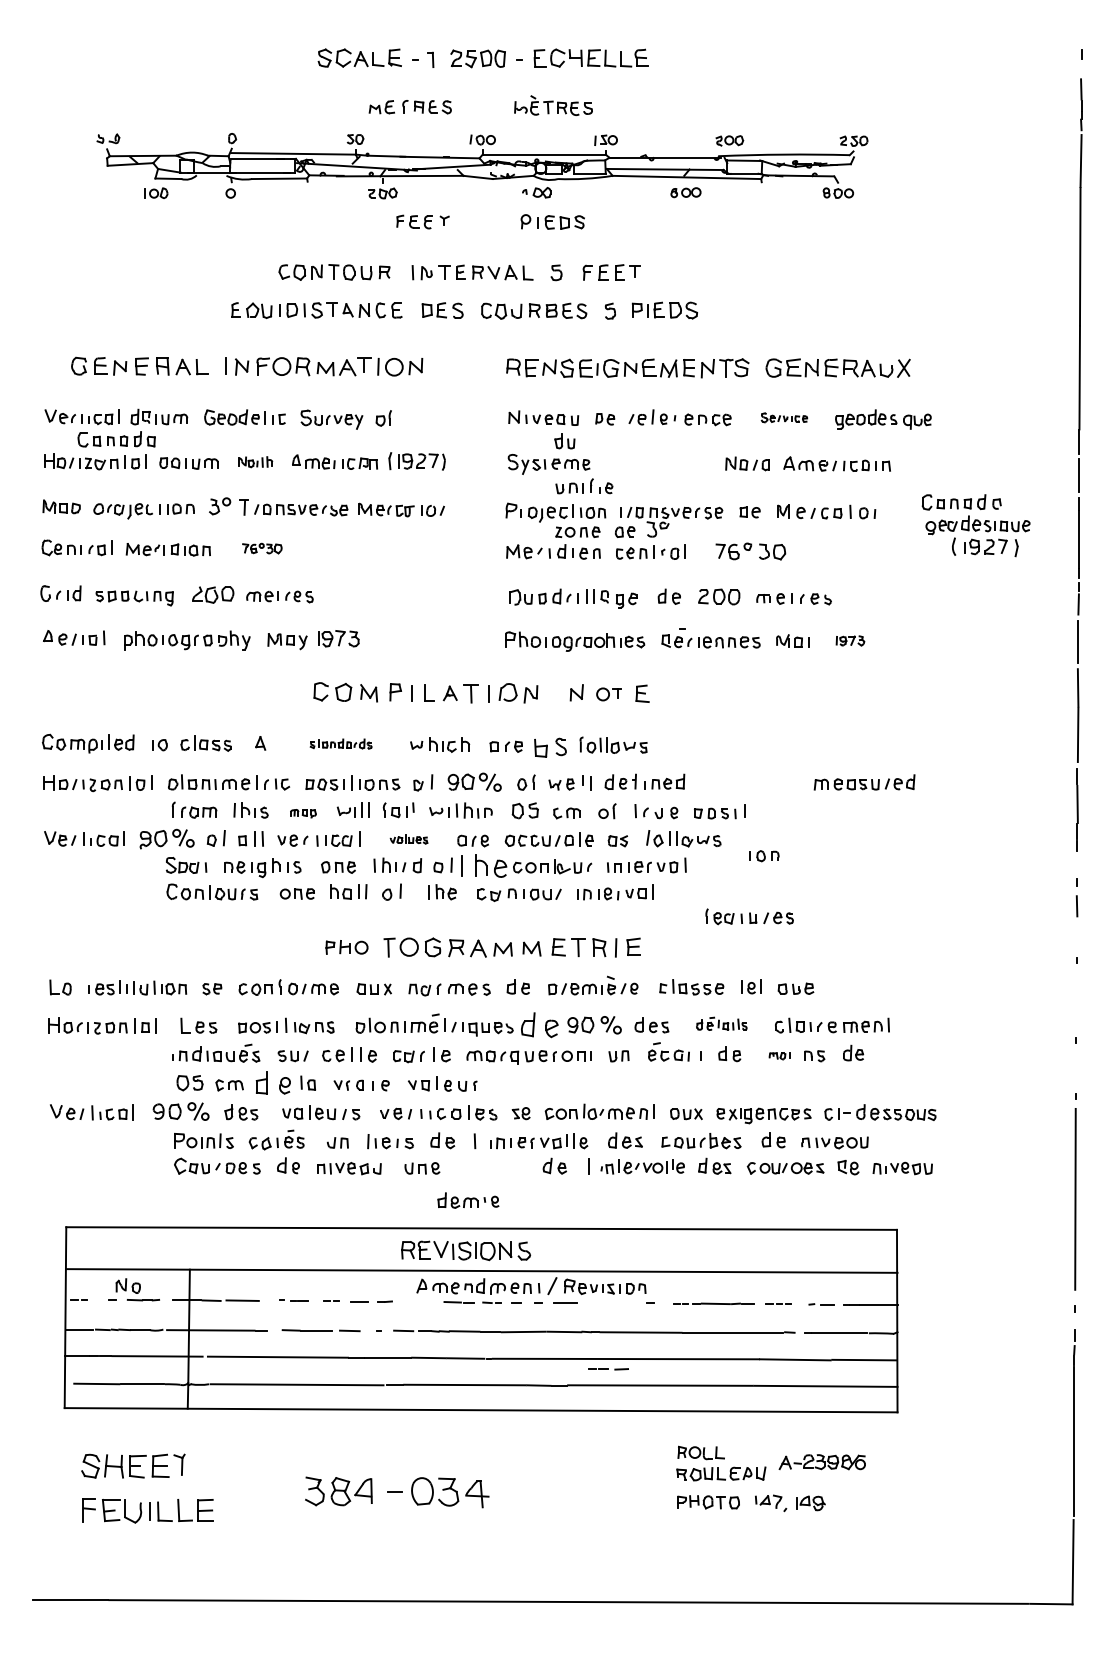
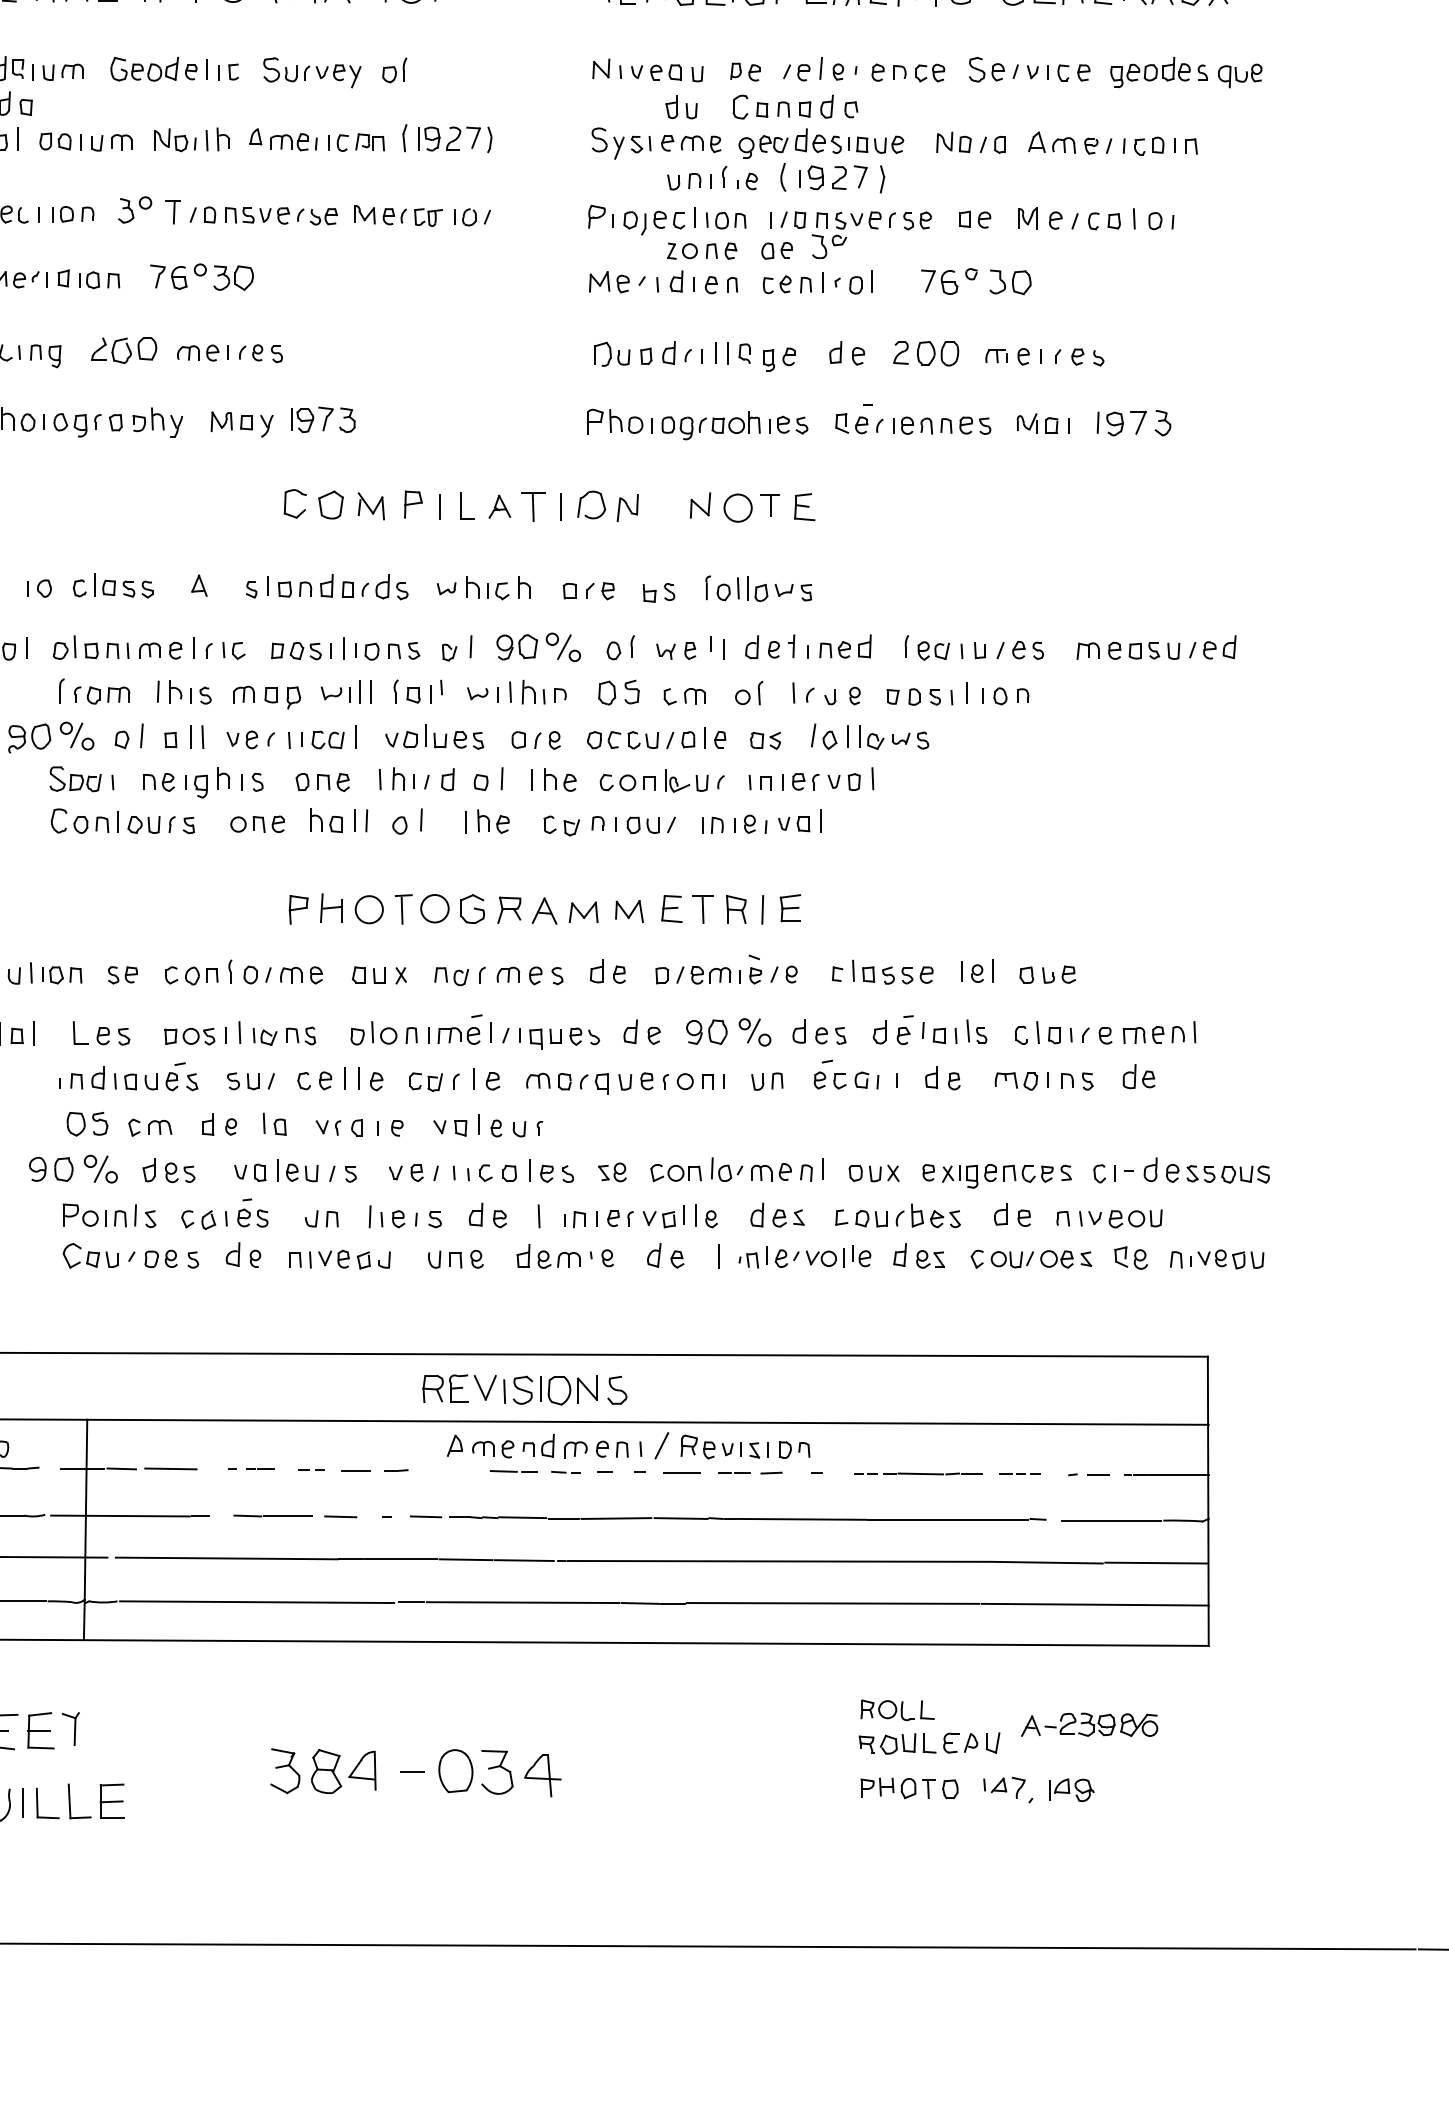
part: (784, 417) -> (1029, 69), size x1.67
part: (255, 462) -> (191, 140), size x1.43
part: (975, 525) -> (817, 143), moved
part: (262, 548) -> (202, 276), size x1.67
part: (850, 640) -> (1134, 422), size x1.67
part: (608, 694) -> (750, 508), size x1.43
part: (340, 743) -> (325, 585), size x1.67
part: (550, 747) -> (658, 592), size x0.62
part: (303, 813) -> (267, 696), size x1.67
part: (408, 839) -> (433, 738), size x1.67
part: (764, 856) -> (1005, 696), moved
part: (484, 865) -> (554, 779), size x0.62
part: (749, 916) -> (974, 647), moved
part: (346, 947) -> (335, 909), size x1.43
part: (721, 1023) -> (929, 1029), size x1.43
part: (540, 1024) -> (642, 1031), size x0.62
part: (779, 1056) -> (1021, 1081), size x1.67
part: (273, 1083) -> (219, 1124), size x0.62
part: (468, 1200) -> (565, 1256), moved
line: (608, 1369) -> (750, 1473), moved

